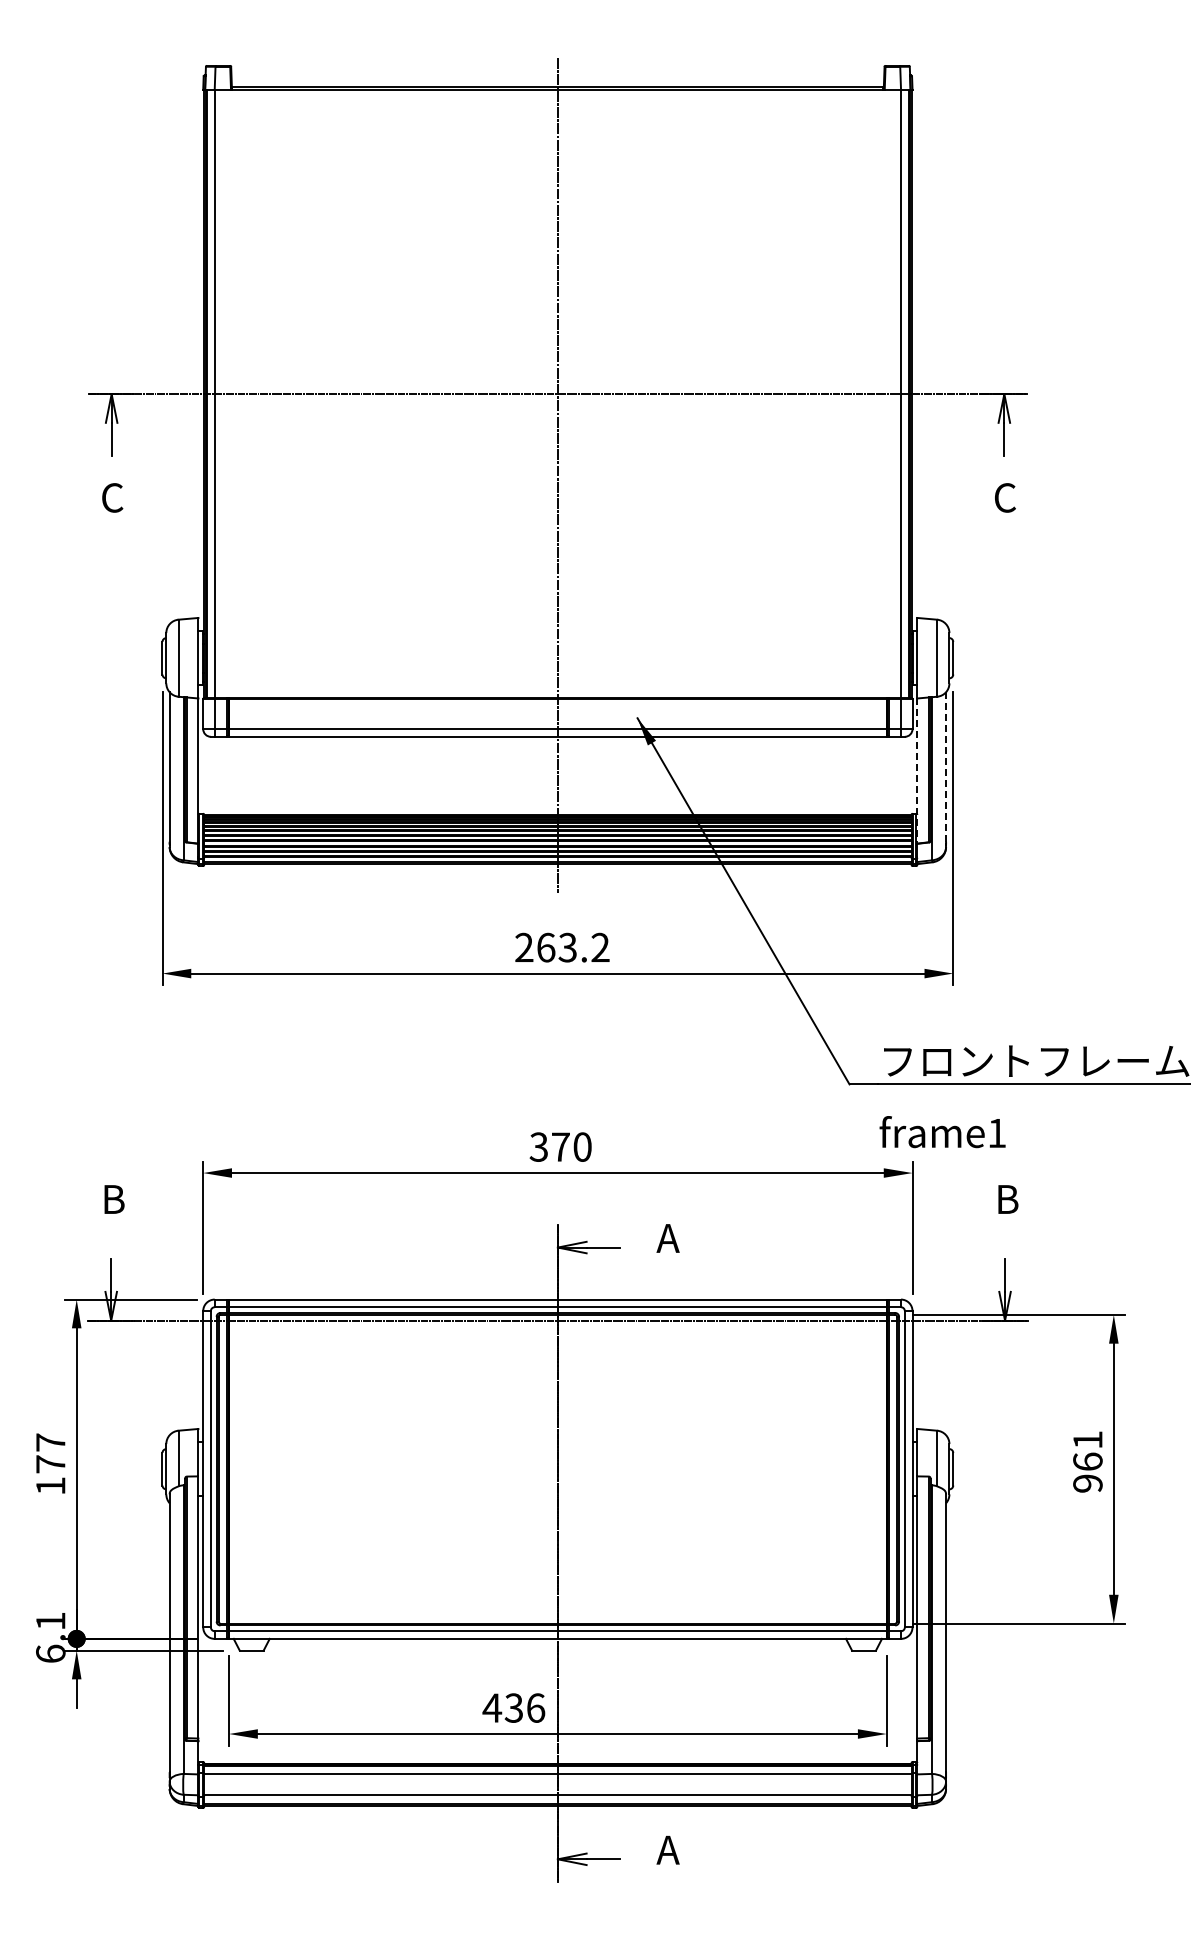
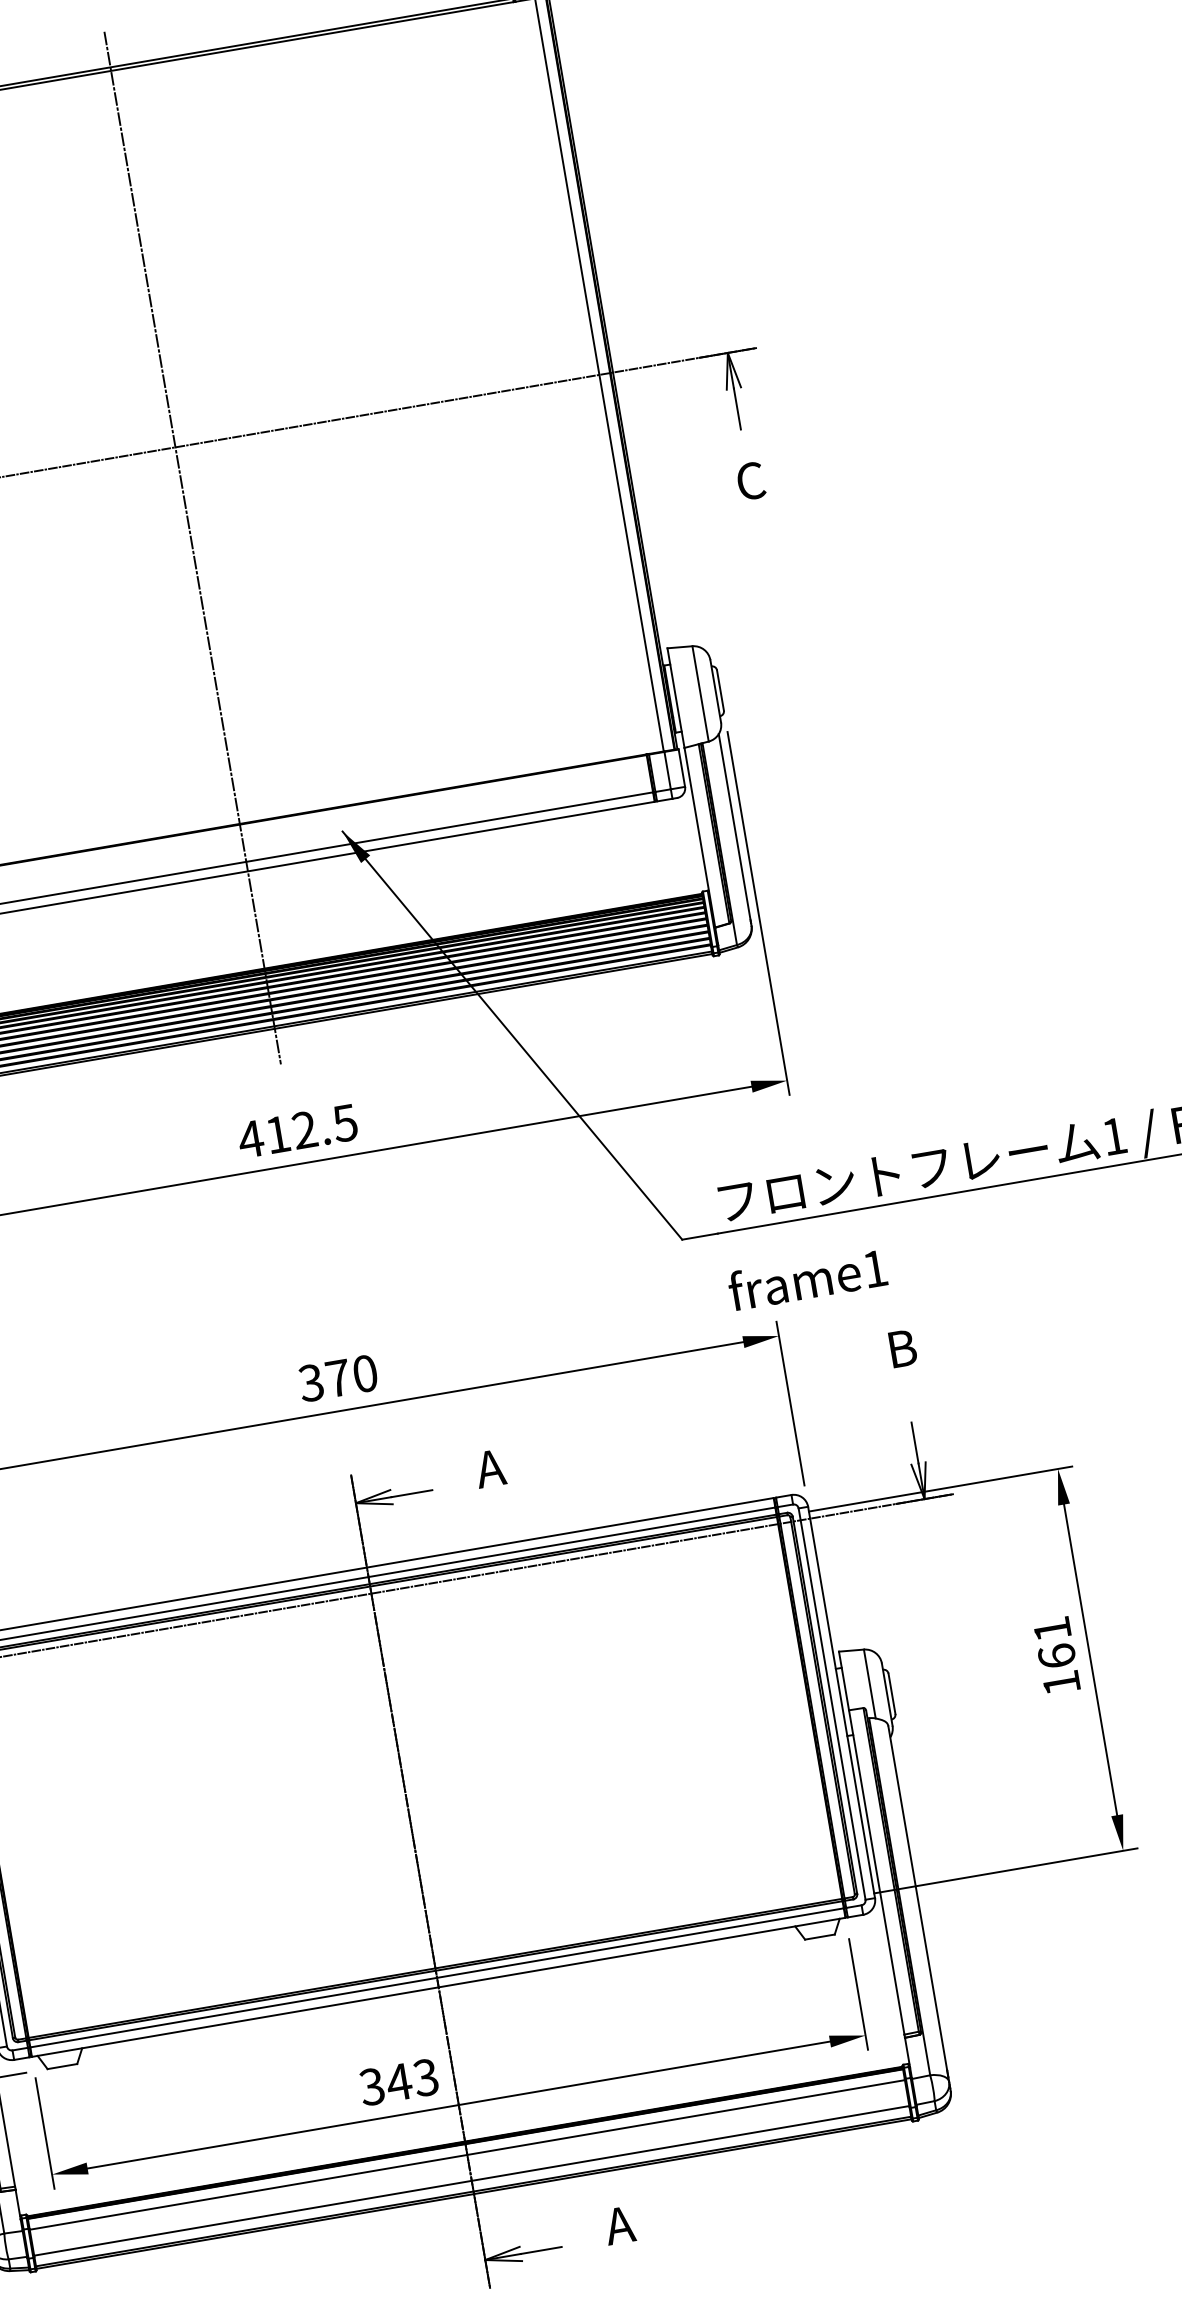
line: (946, 766) -> (735, 825), dashed -> solid
line: (917, 771) -> (700, 838), dashed -> solid
text: (561, 947) -> (296, 1131), 263.2 -> 412.5
text: (1087, 1483) -> (1061, 1683), 961 -> 161
text: (513, 1707) -> (398, 2081), 436 -> 343

